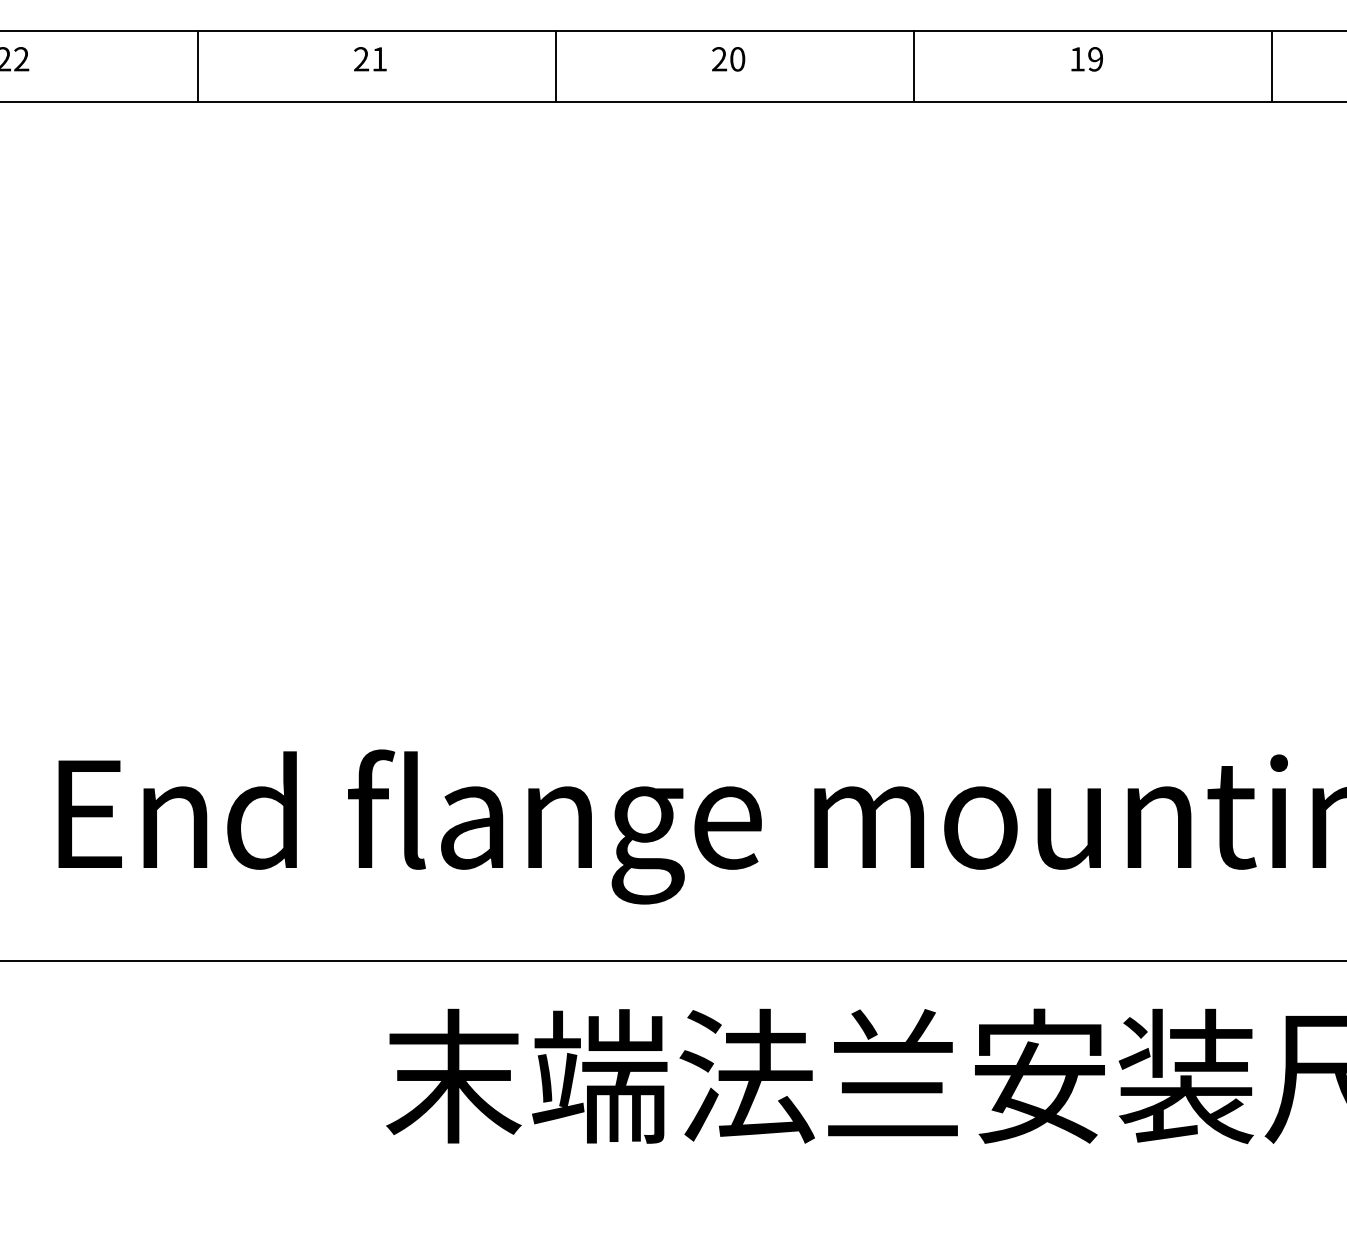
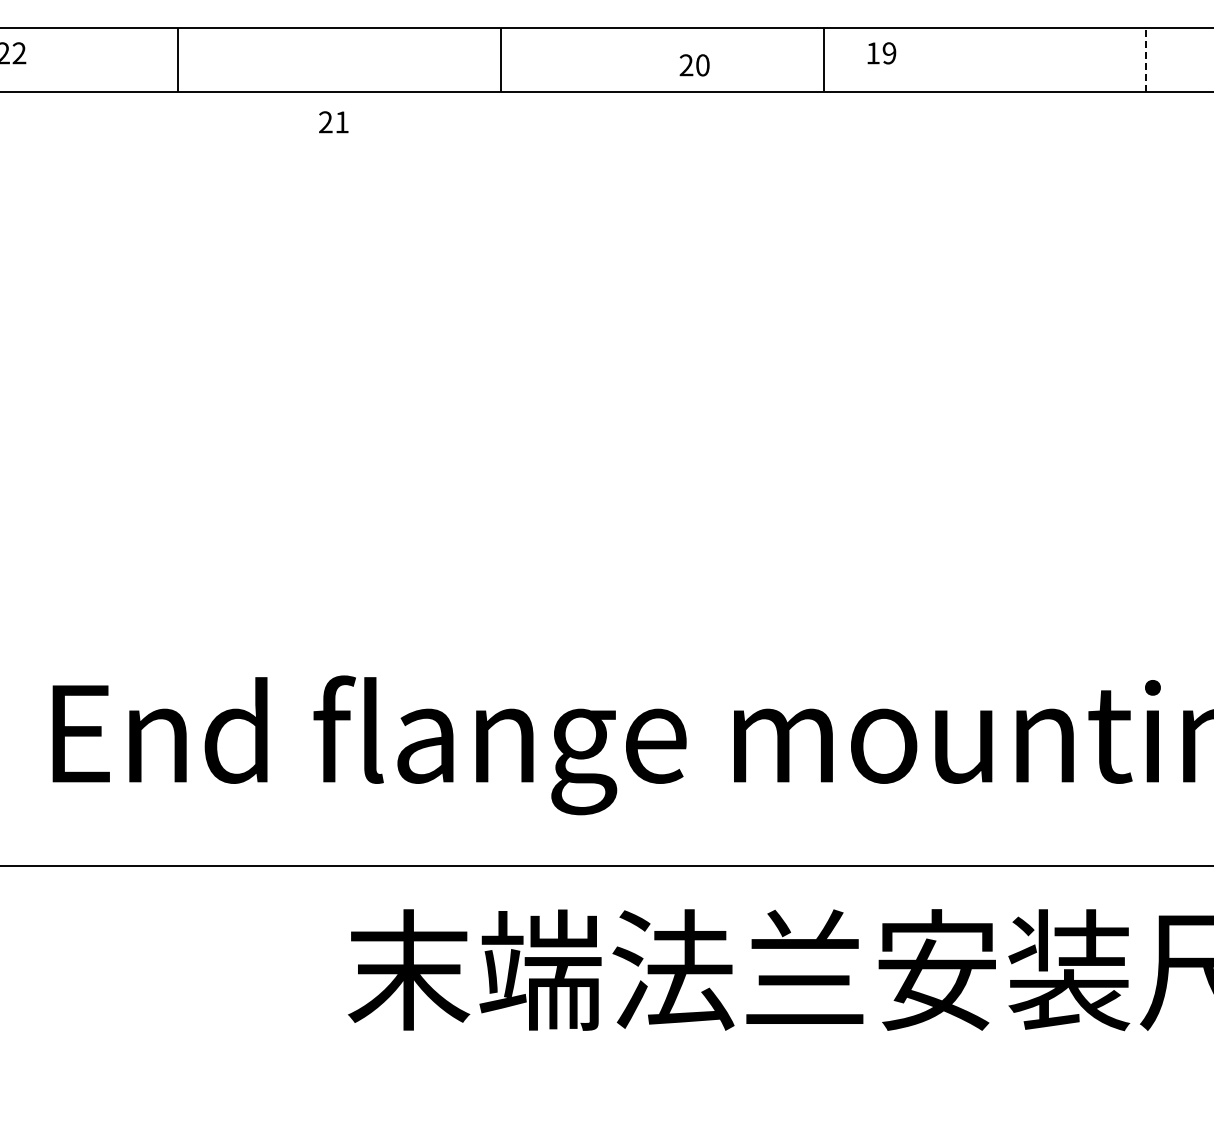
text: (370, 59) -> (333, 122), moved
text: (728, 59) -> (694, 65), moved
text: (1086, 59) -> (881, 53), moved
line: (1272, 66) -> (1146, 59), solid -> dashed

